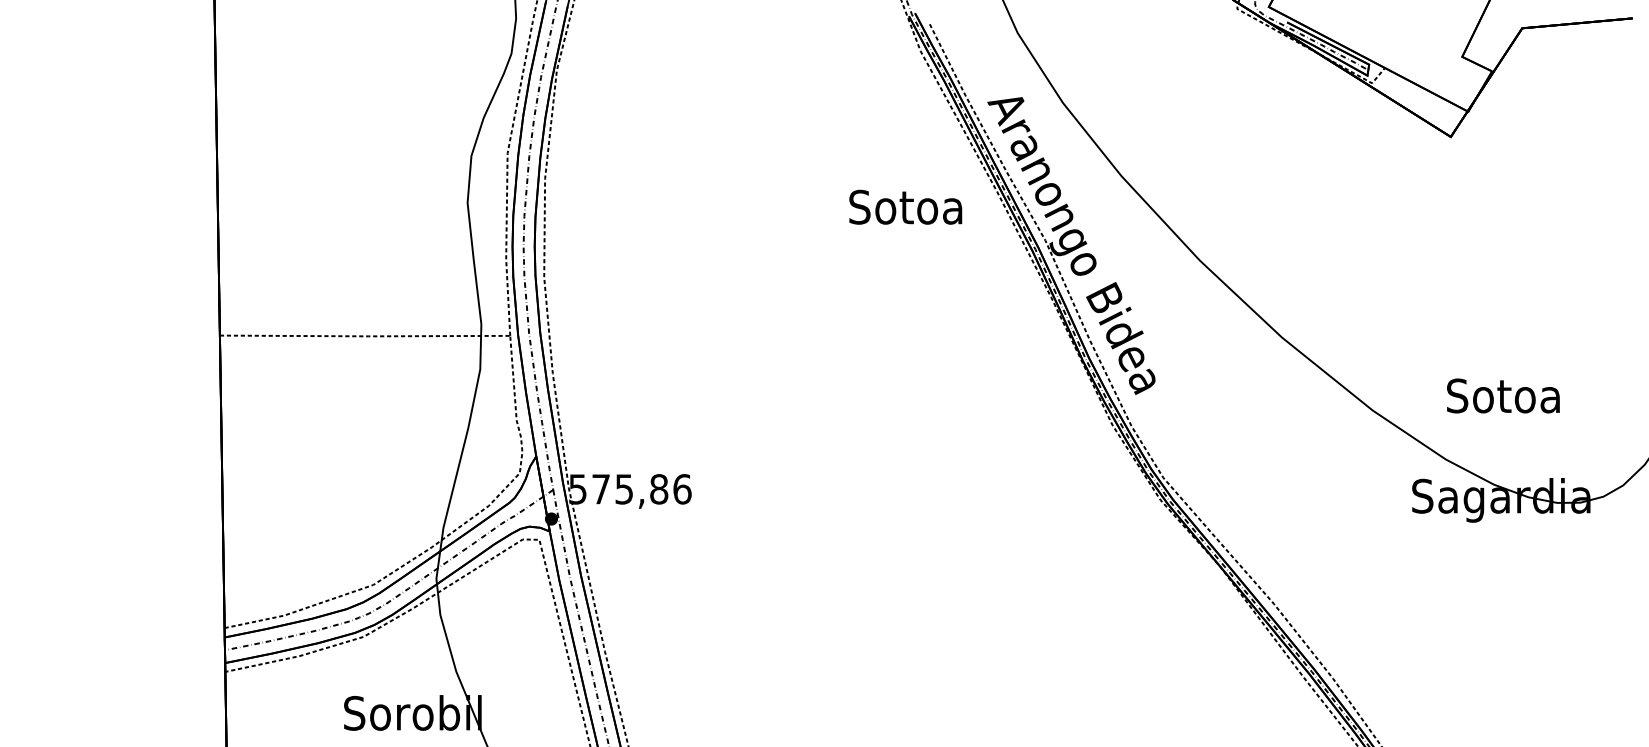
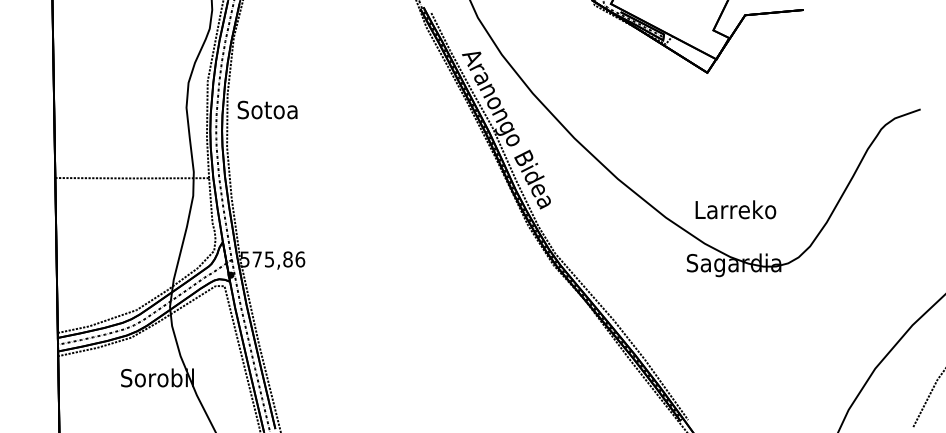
text: (905, 206) -> (267, 109), moved
text: (1503, 395) -> (735, 209), Sotoa -> Larreko

